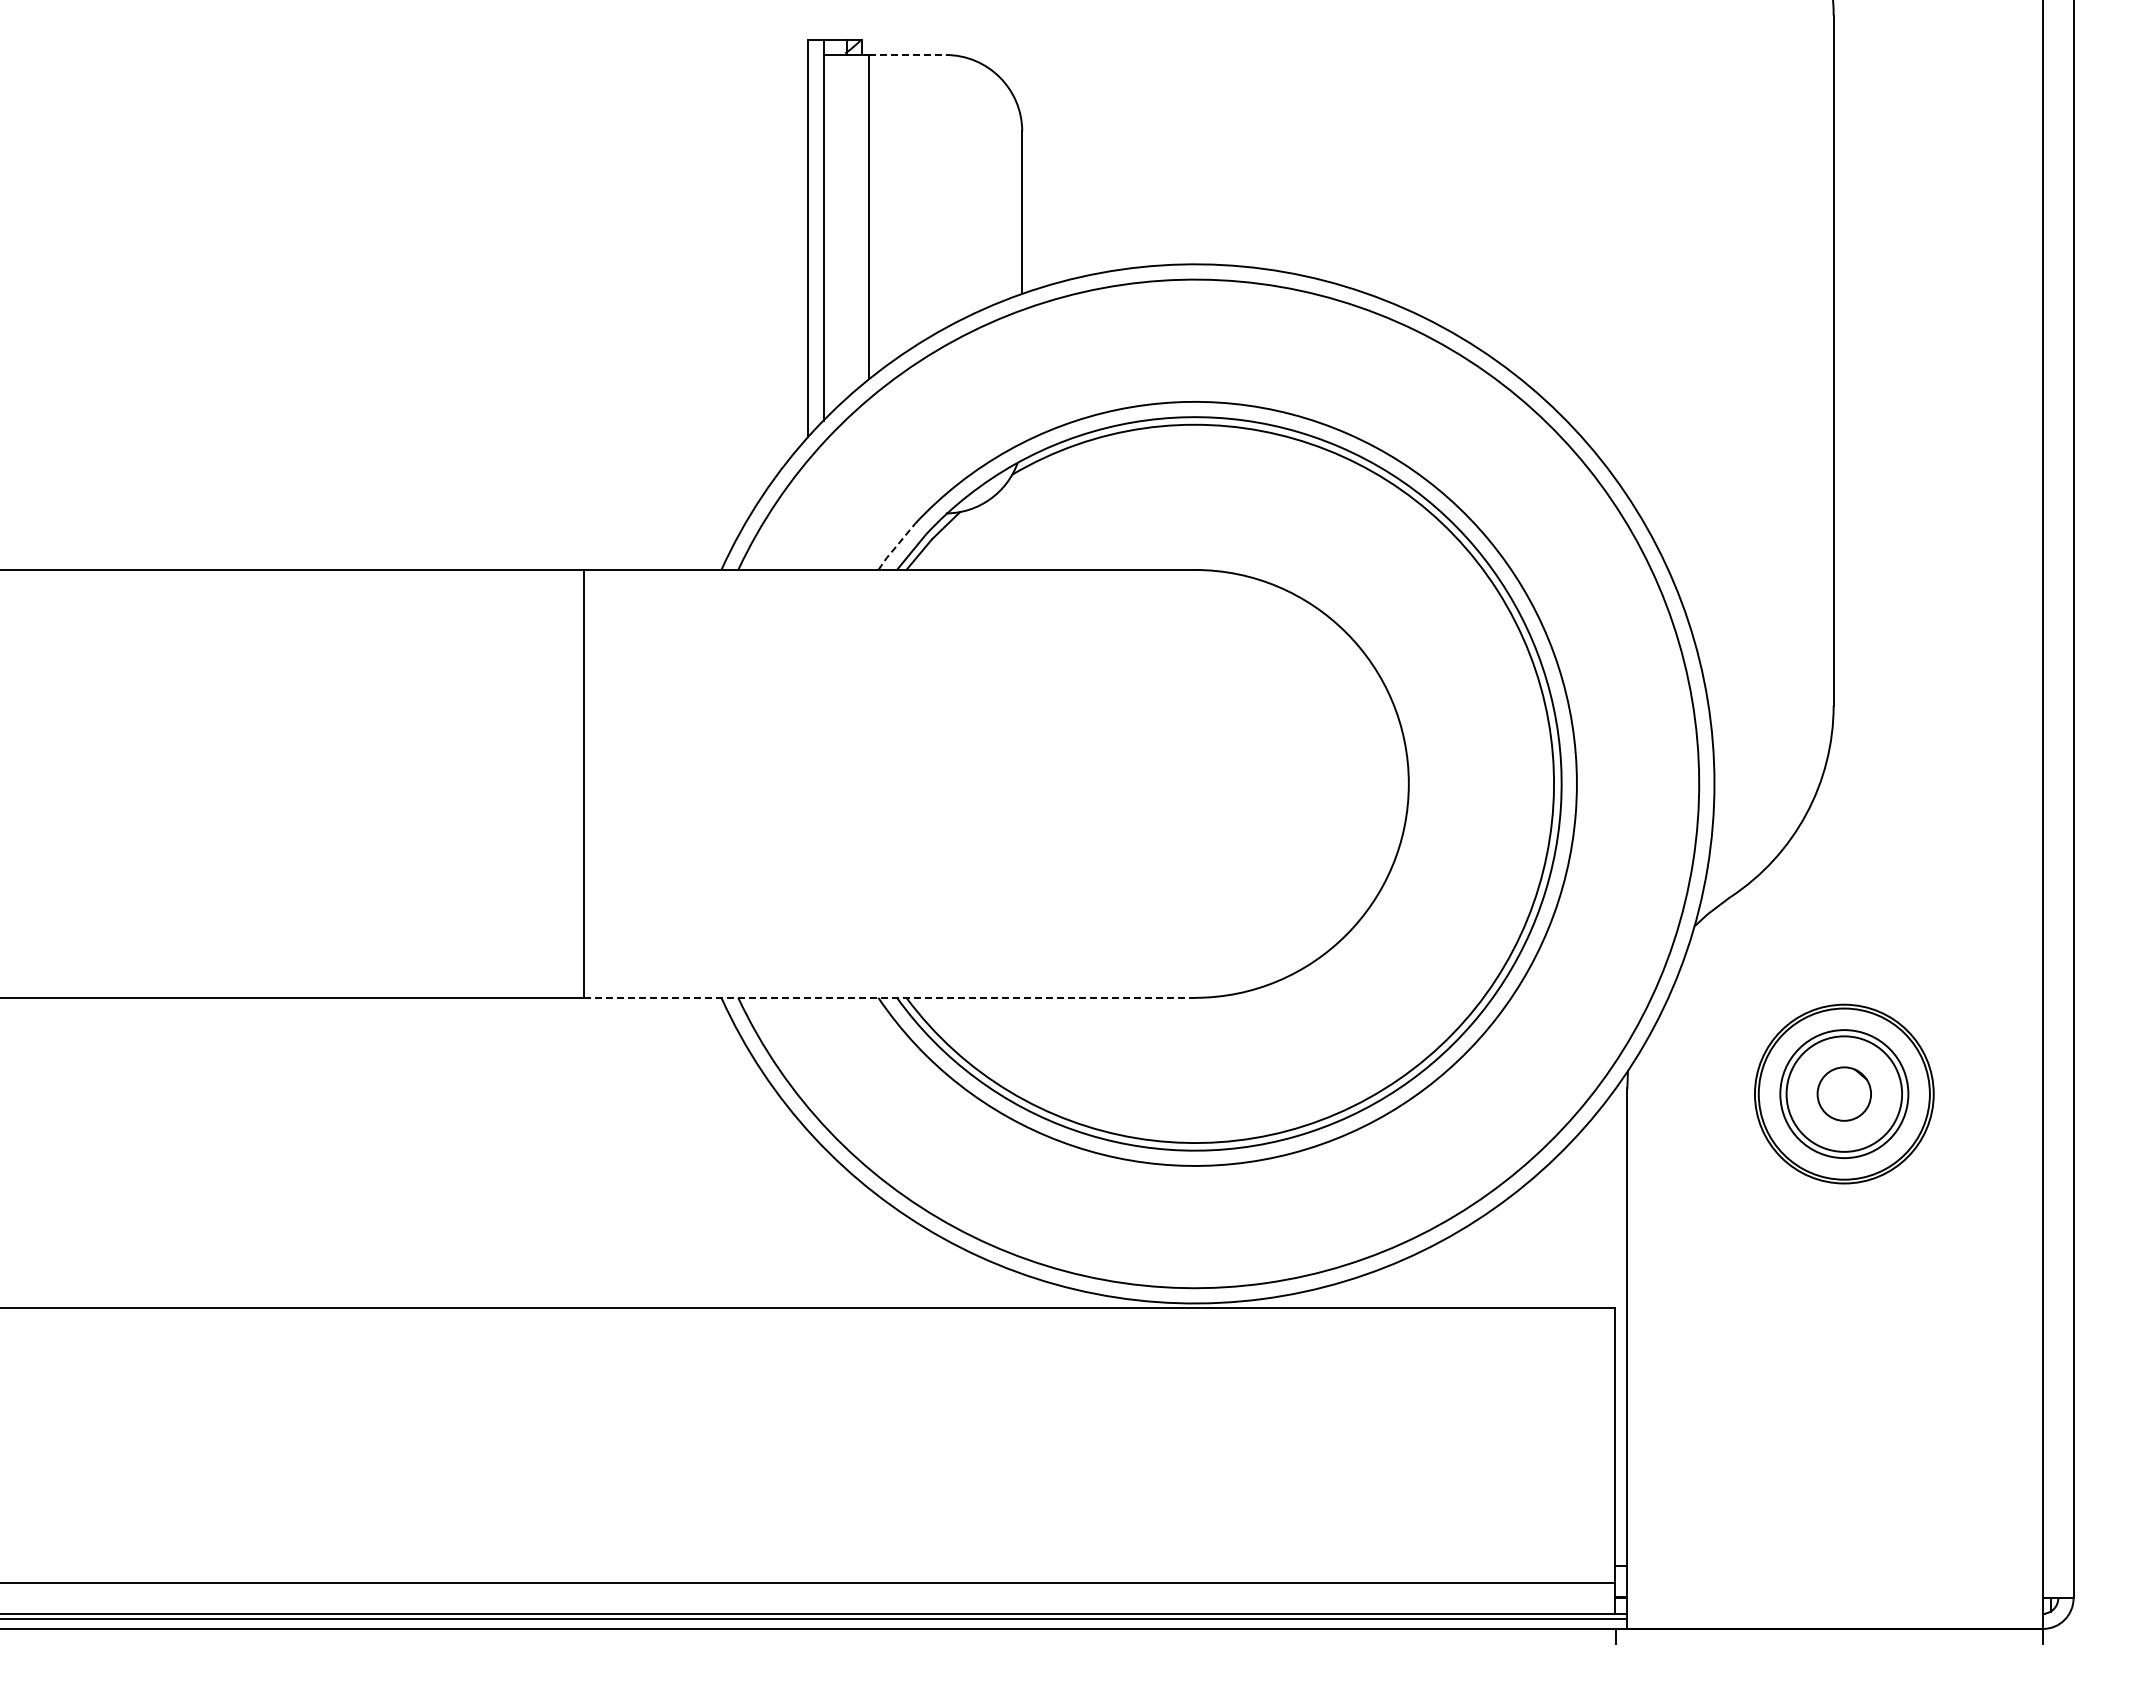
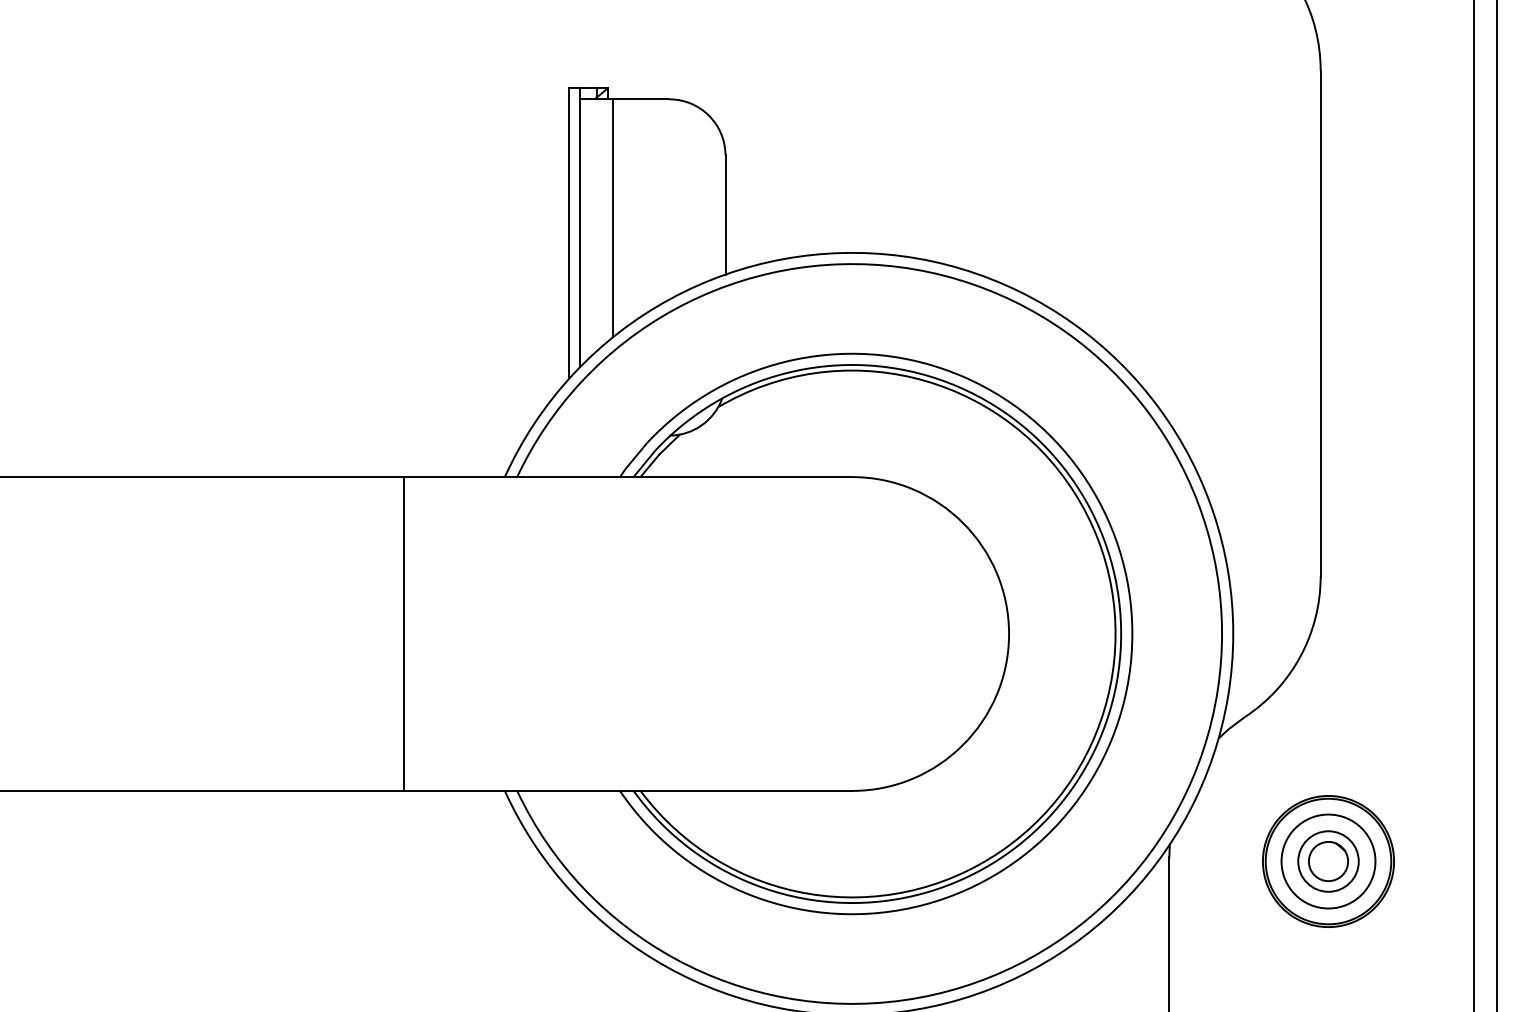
line: (908, 55) -> (642, 99), dashed -> solid
line: (896, 546) -> (633, 459), dashed -> solid
line: (889, 997) -> (628, 790), dashed -> solid
circle: (1844, 1093) -> (1328, 861), size x0.71

